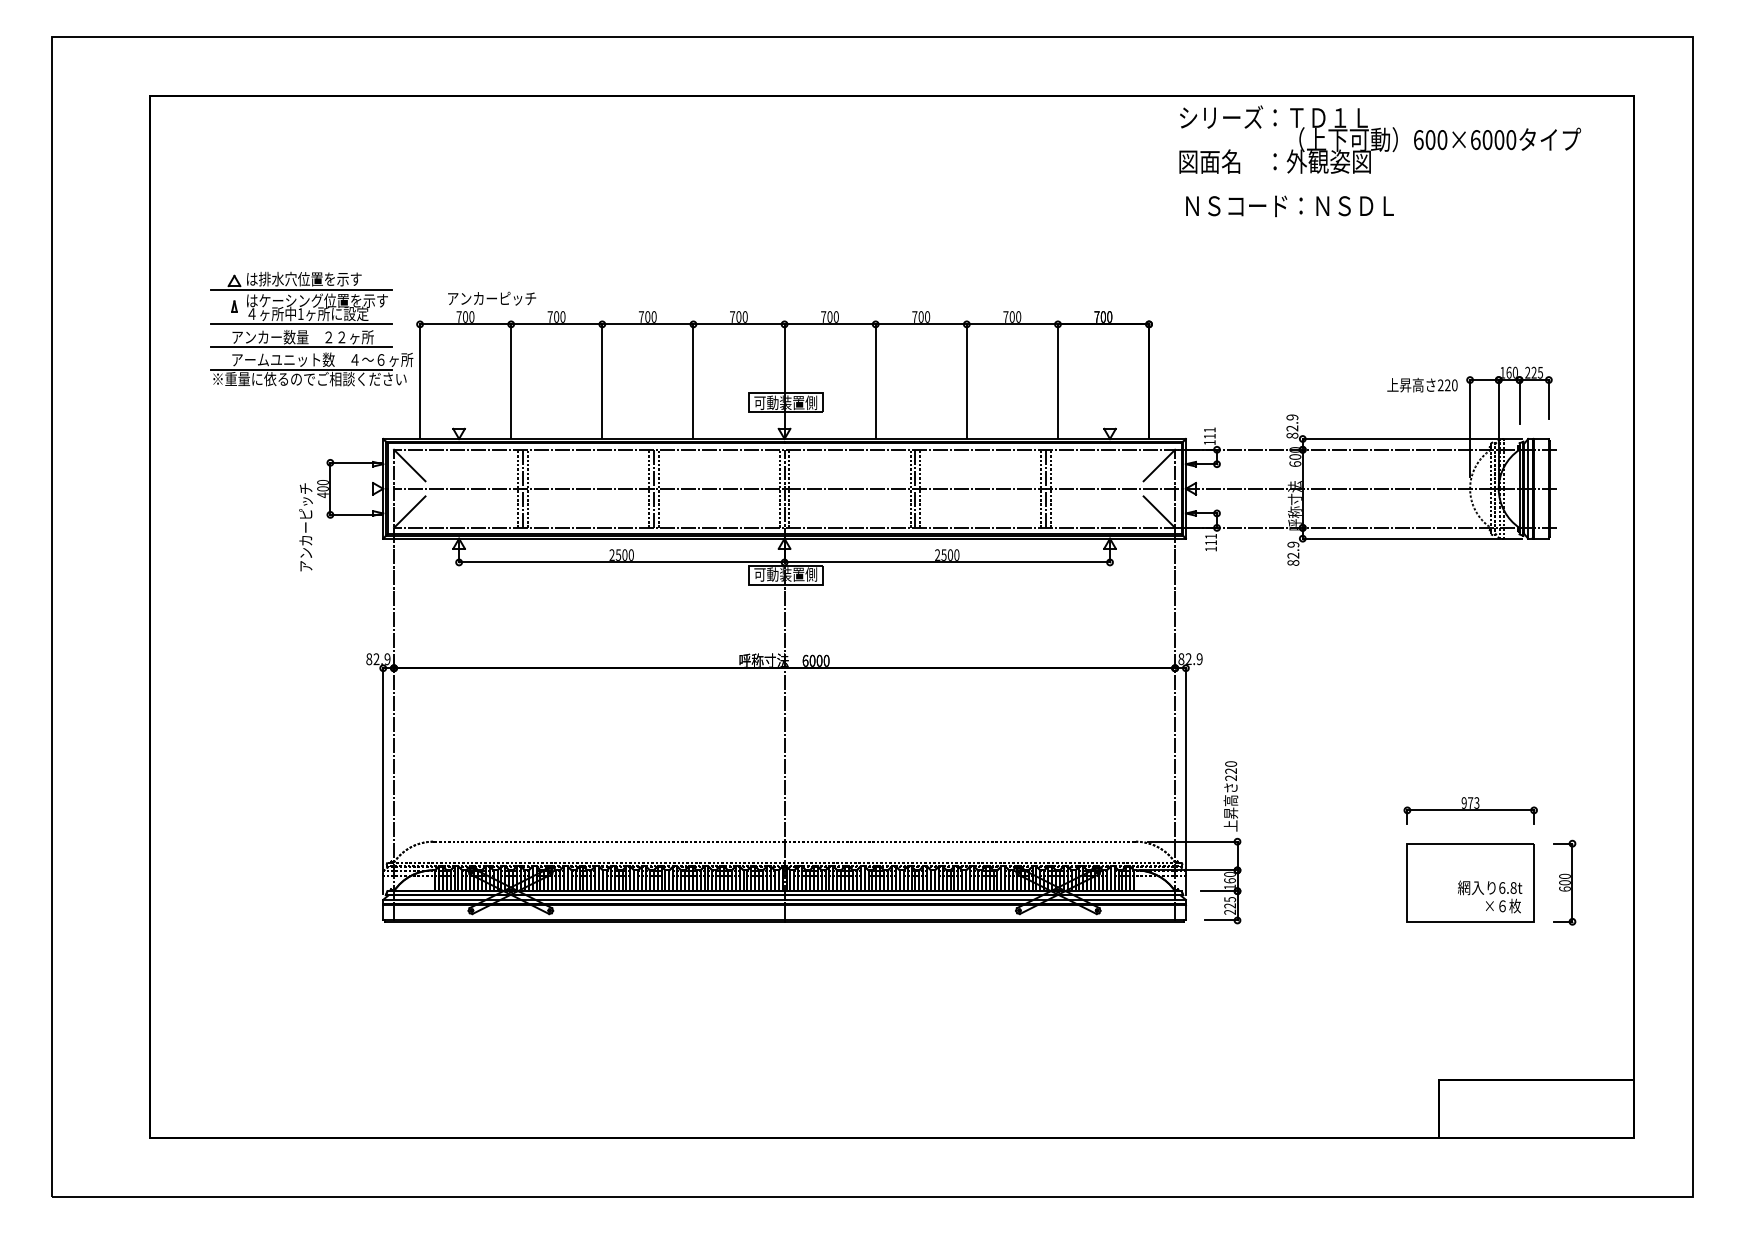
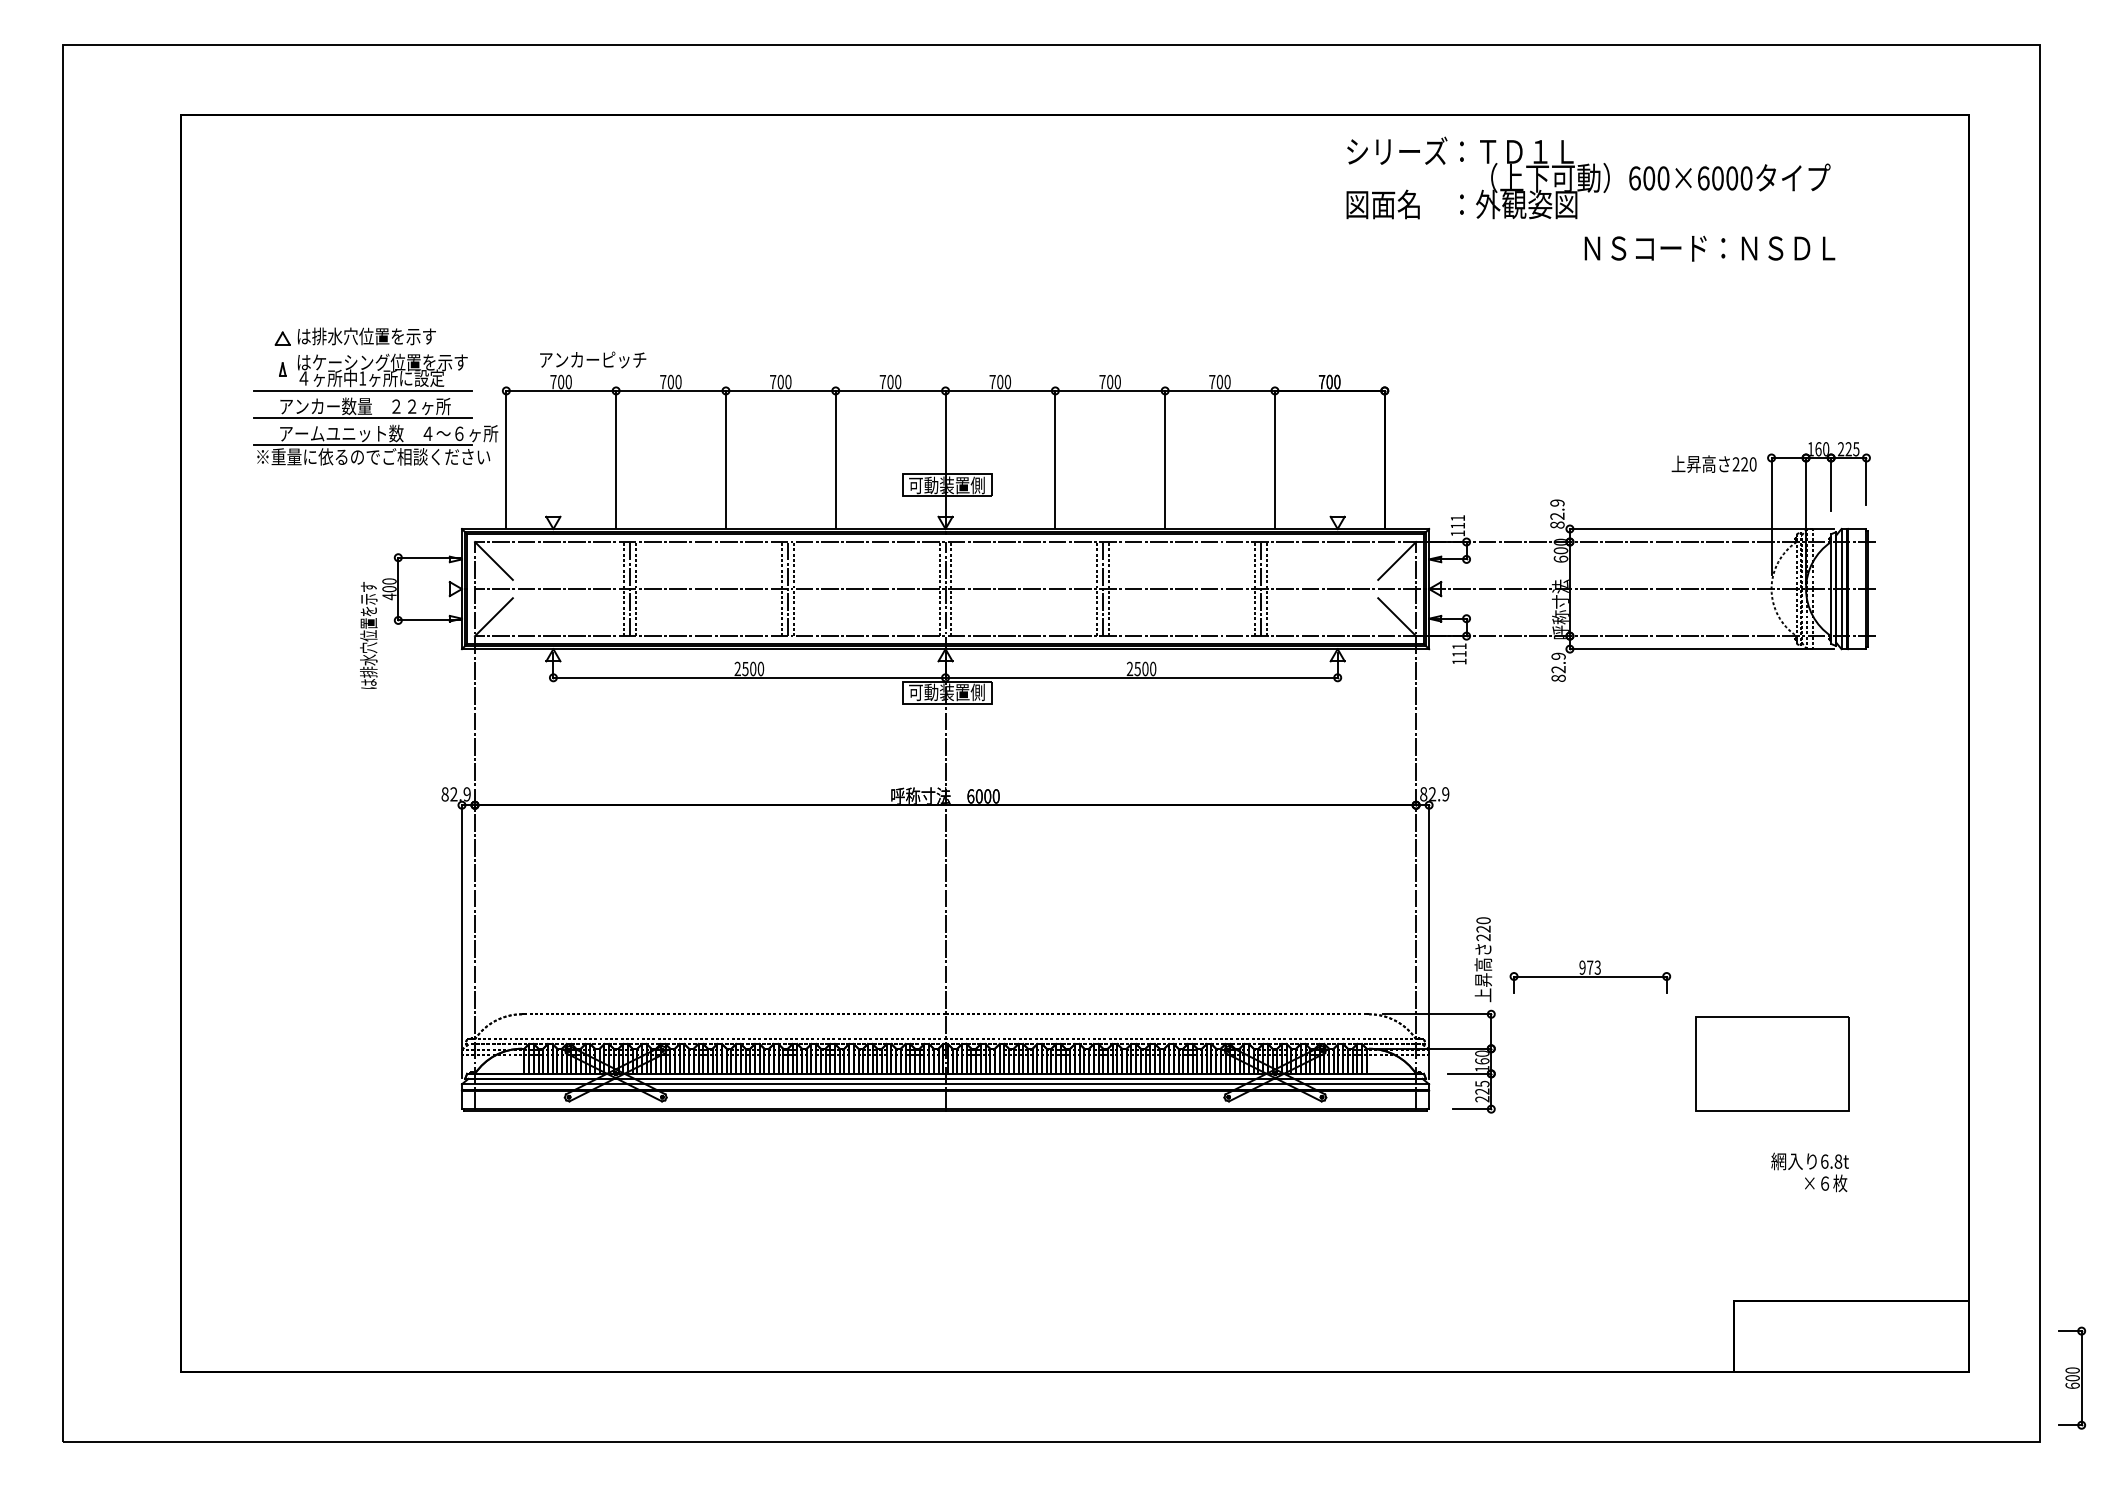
text: (1380, 139) -> (1588, 177), moved
text: (1289, 206) -> (1709, 248), moved
line: (300, 289) -> (362, 348), removed
text: (305, 527) -> (368, 635), アンカーピッチ -> は排水穴位置を示す
part: (1470, 810) -> (1590, 976), moved
part: (1564, 882) -> (2072, 1377), moved
text: (1490, 896) -> (1810, 1171), moved

